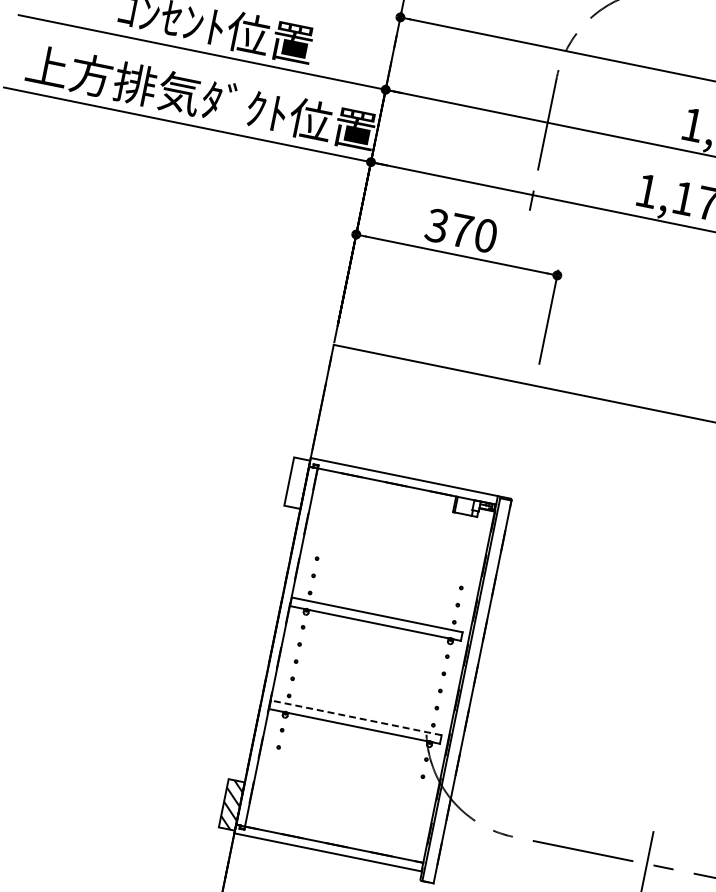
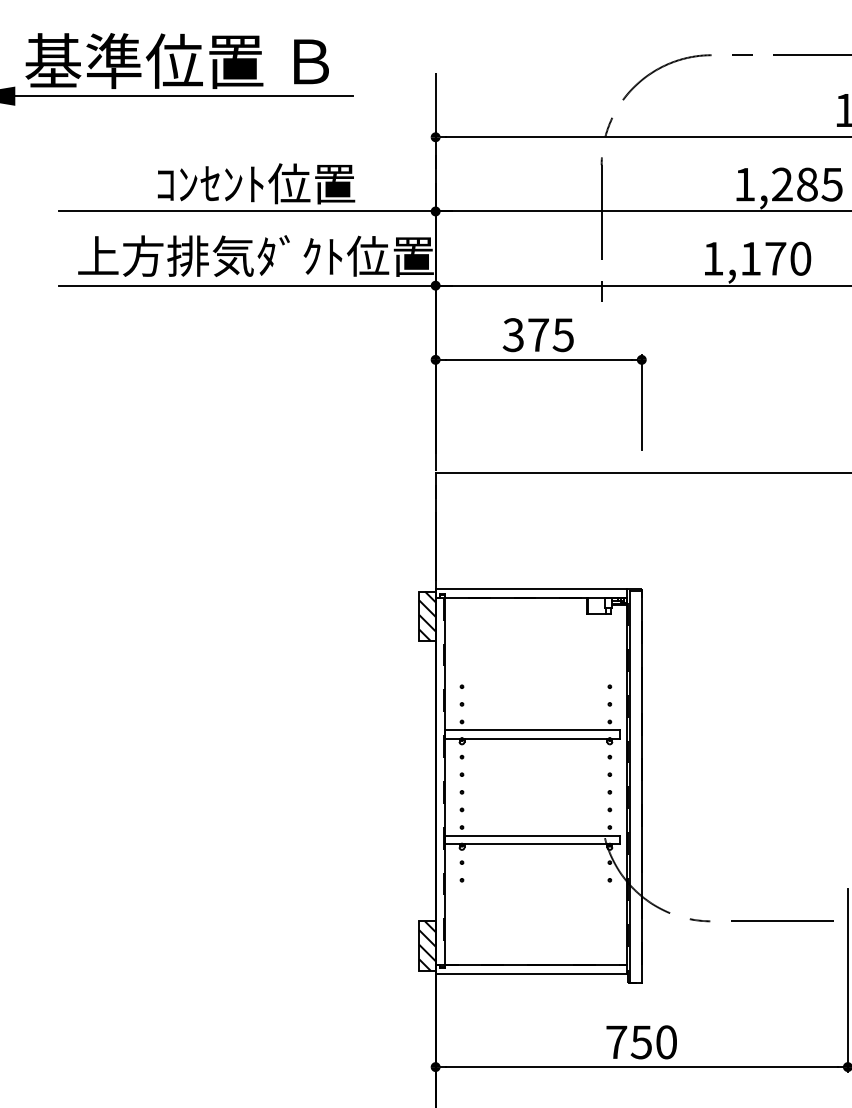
text: (484, 235) -> (562, 335), 370 -> 375
hatch: (297, 483) -> (427, 616), added
line: (356, 717) -> (532, 835), dashed -> solid

